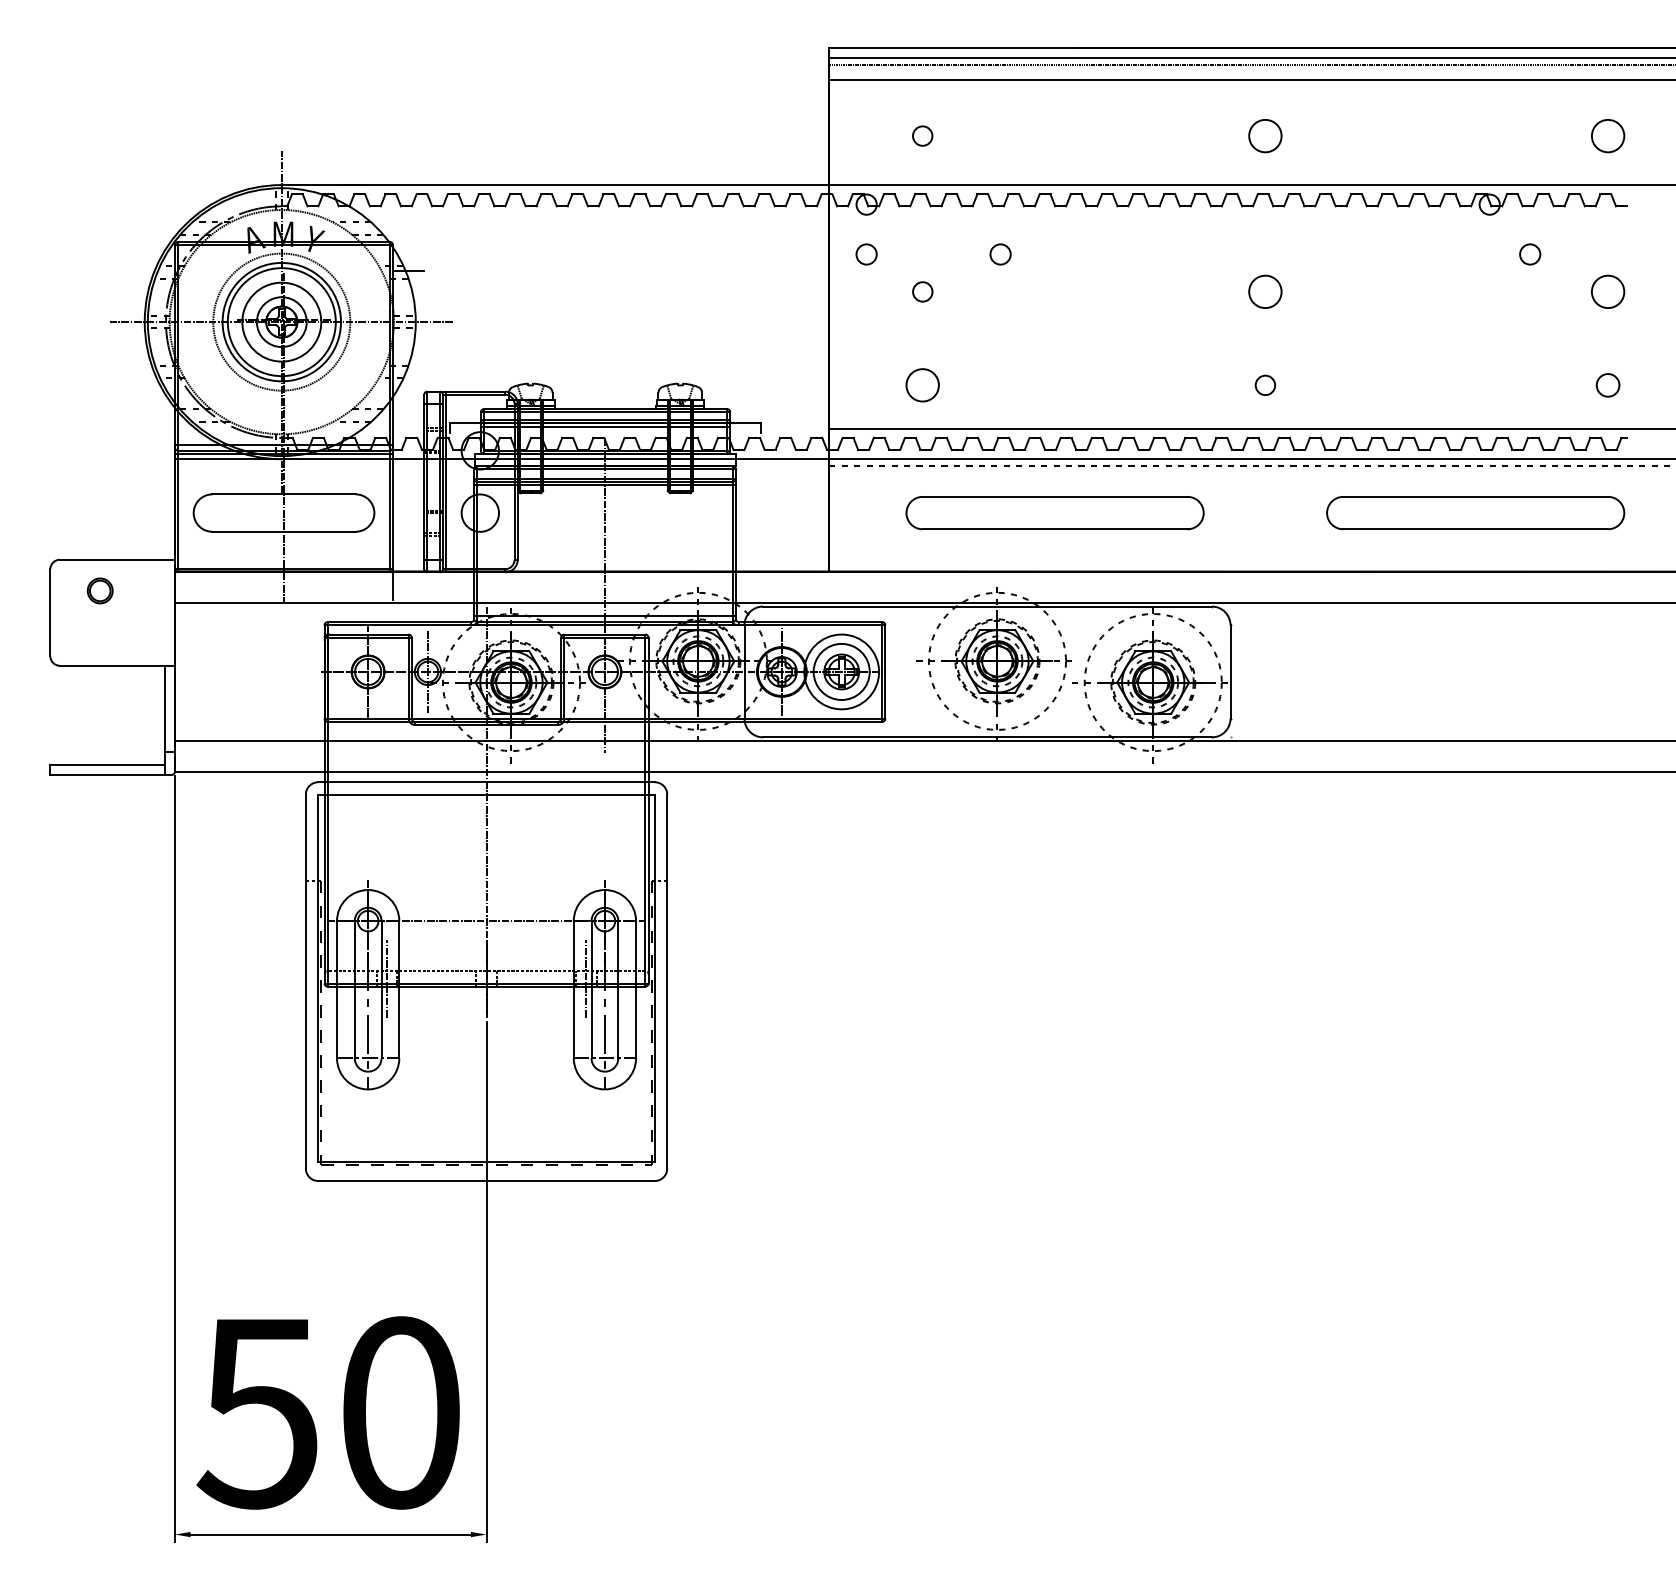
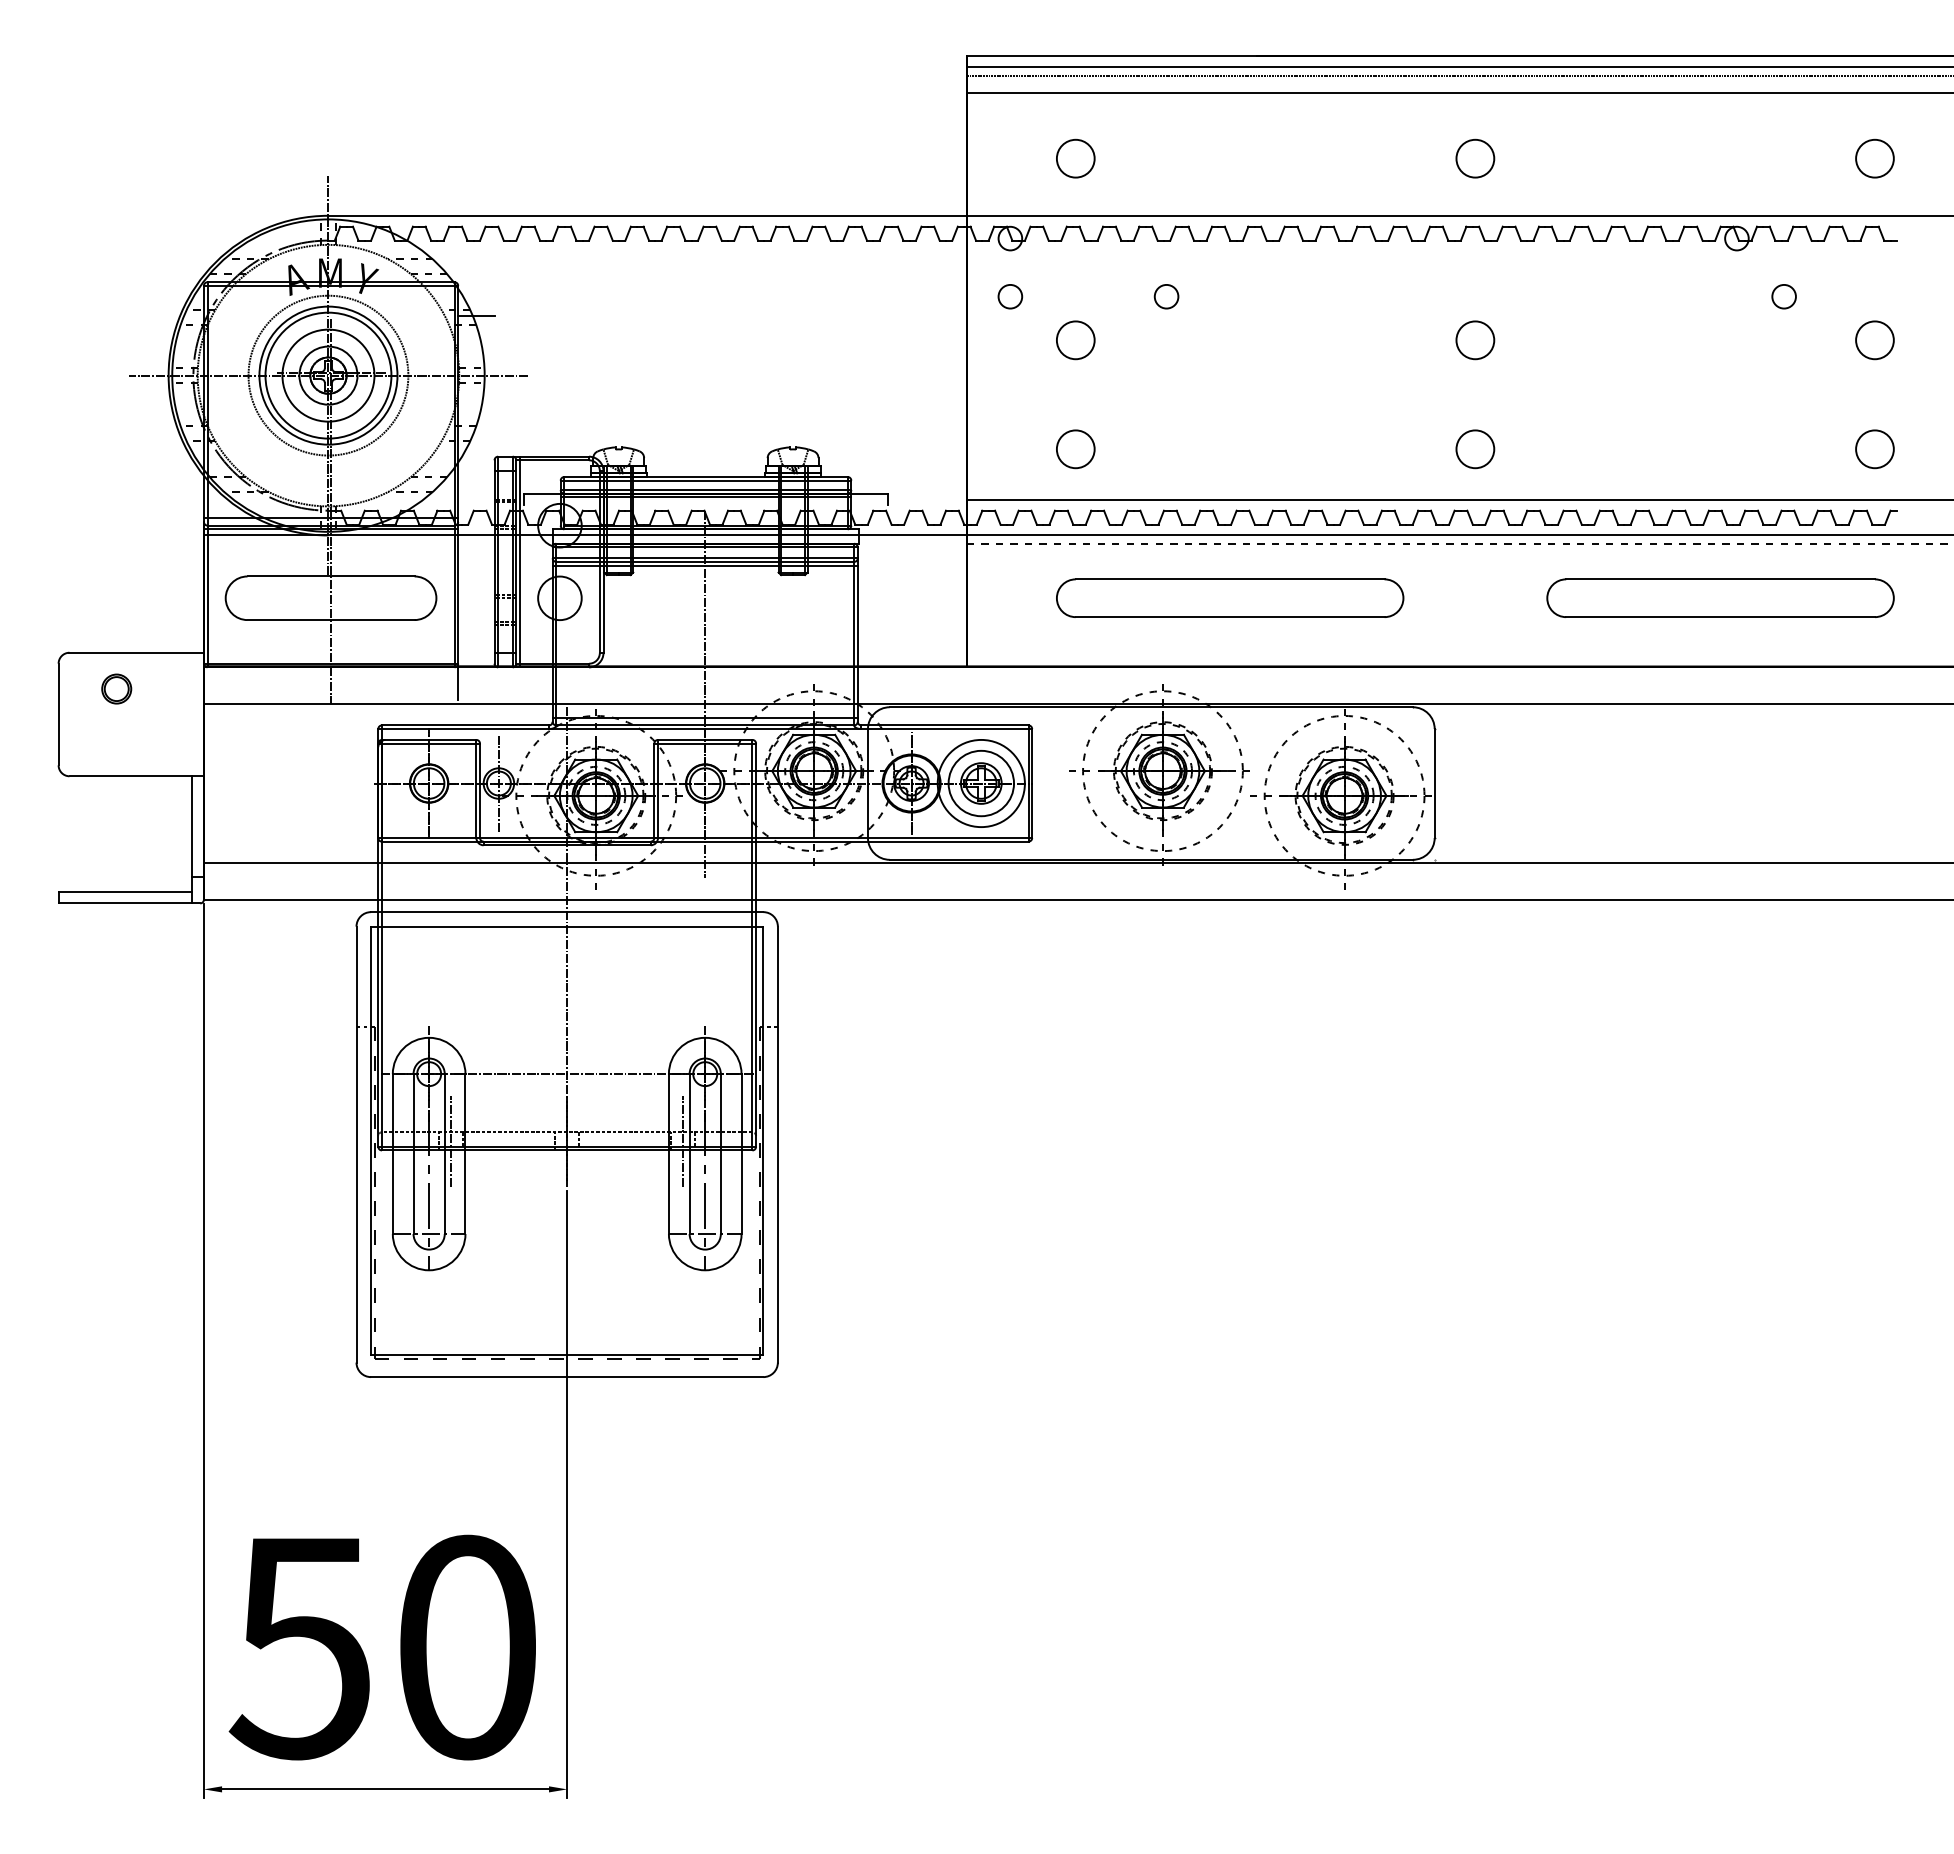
circle: (922, 135) -> (1075, 158), size x1.67
circle: (922, 292) -> (1075, 340), size x1.67
circle: (1265, 385) -> (1475, 449), size x1.67
circle: (1607, 385) -> (1874, 449), size x1.43

